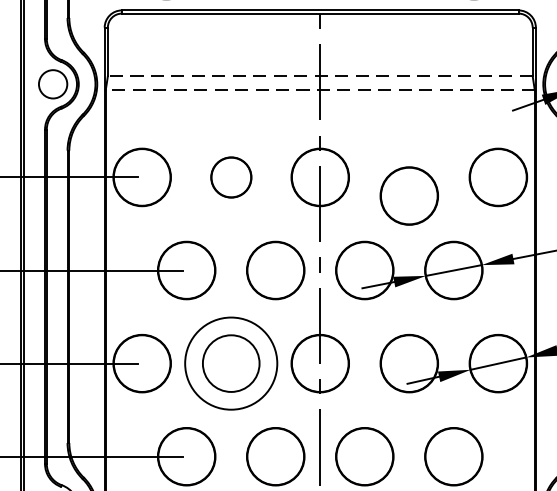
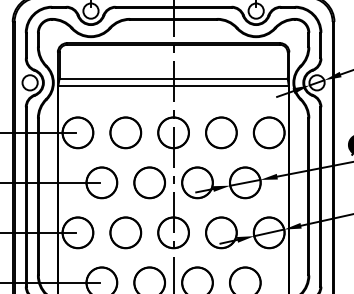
line: (320, 76) -> (173, 78), dashed -> solid
line: (320, 91) -> (173, 86), dashed -> solid
part: (230, 176) -> (125, 132), size x1.43
part: (409, 195) -> (221, 132), moved
circle: (230, 362) -> (125, 232), size x0.62

